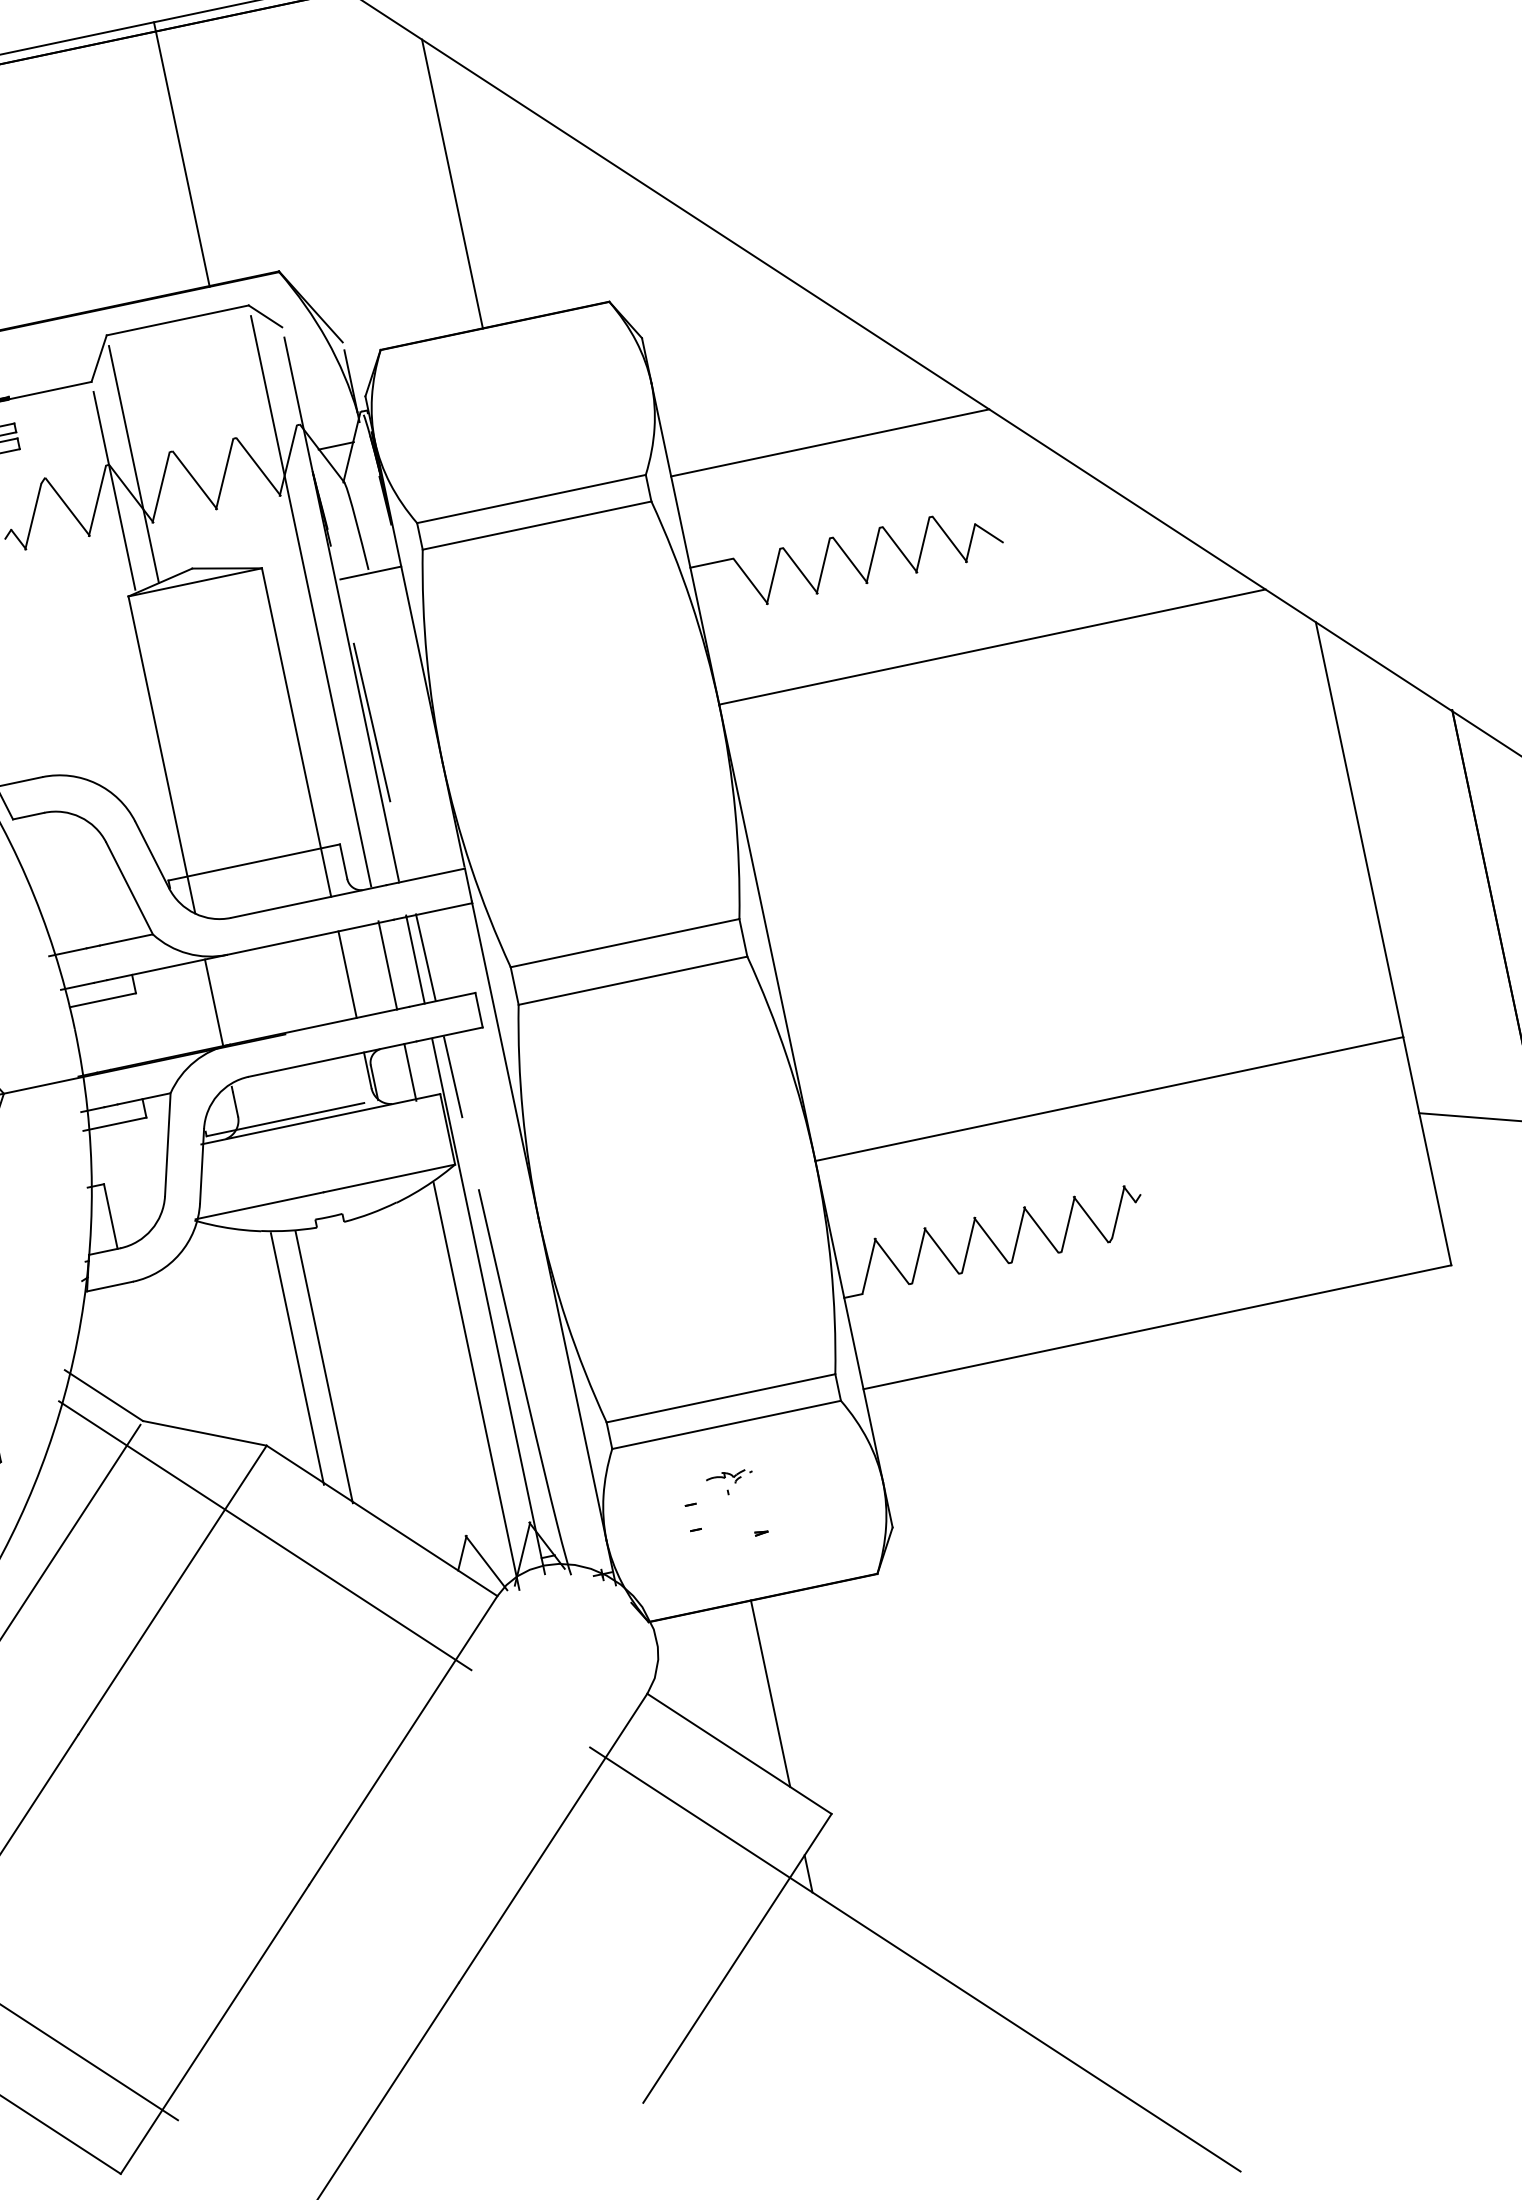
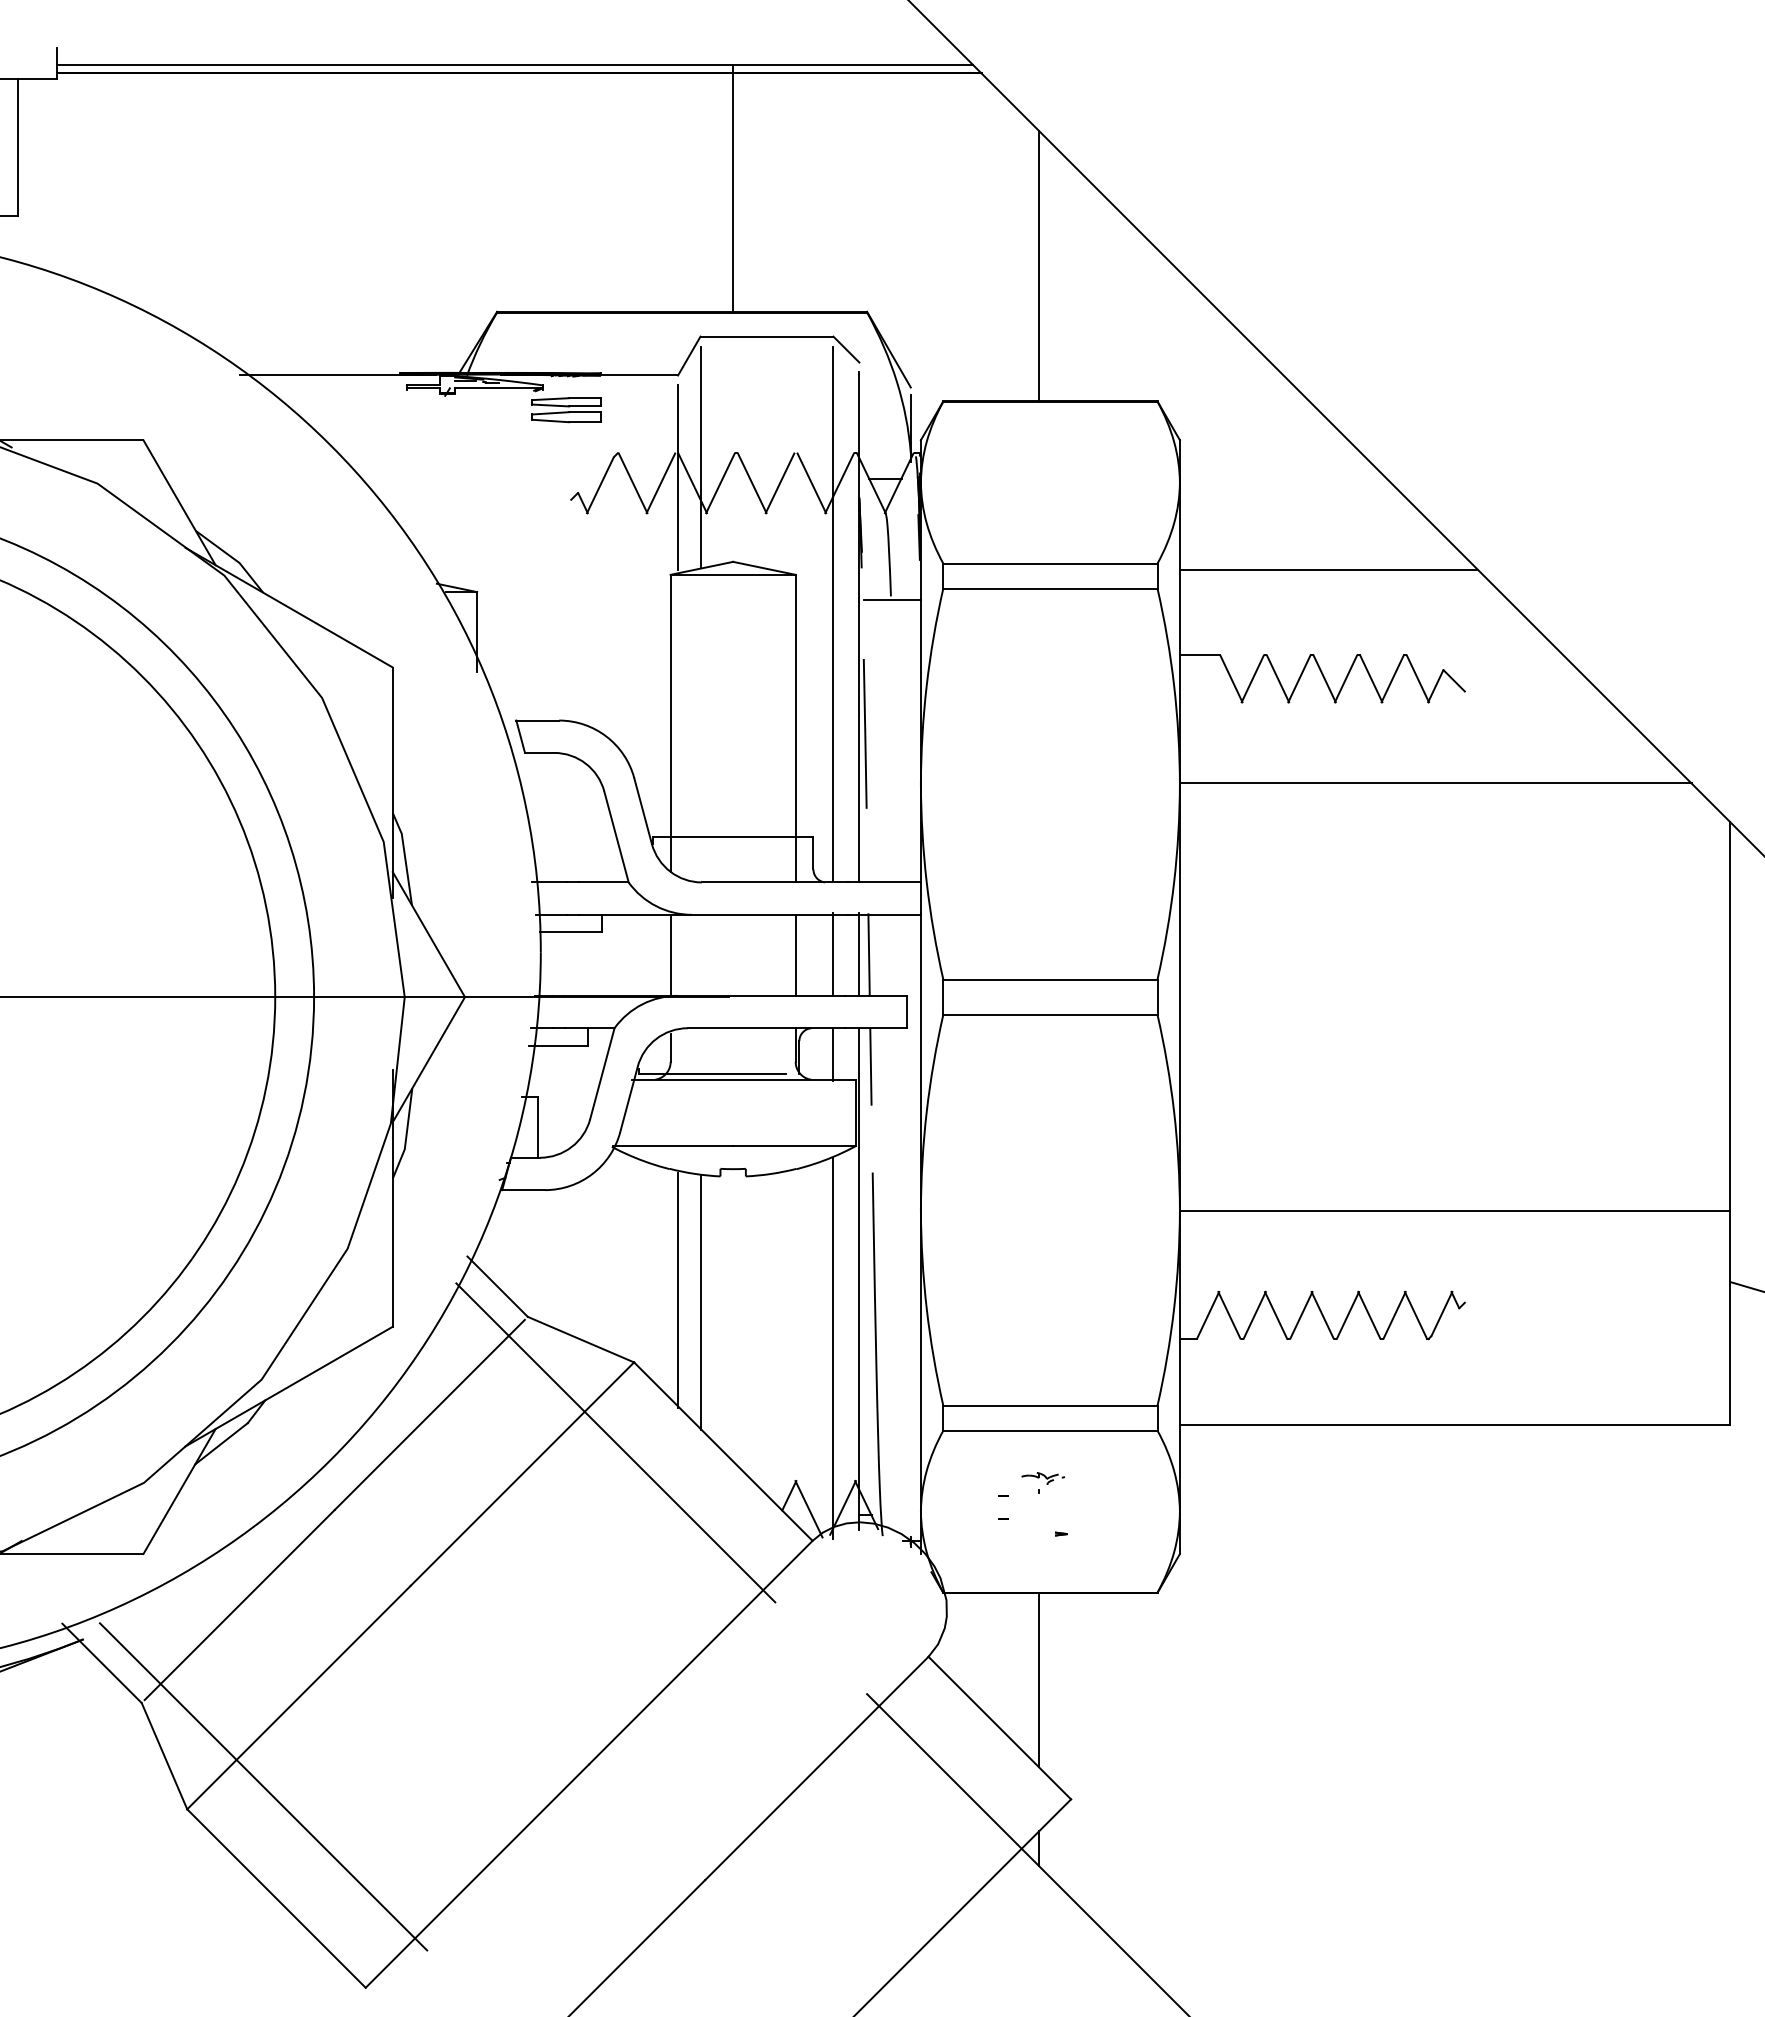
line: (182, 154) -> (733, 188), moved

